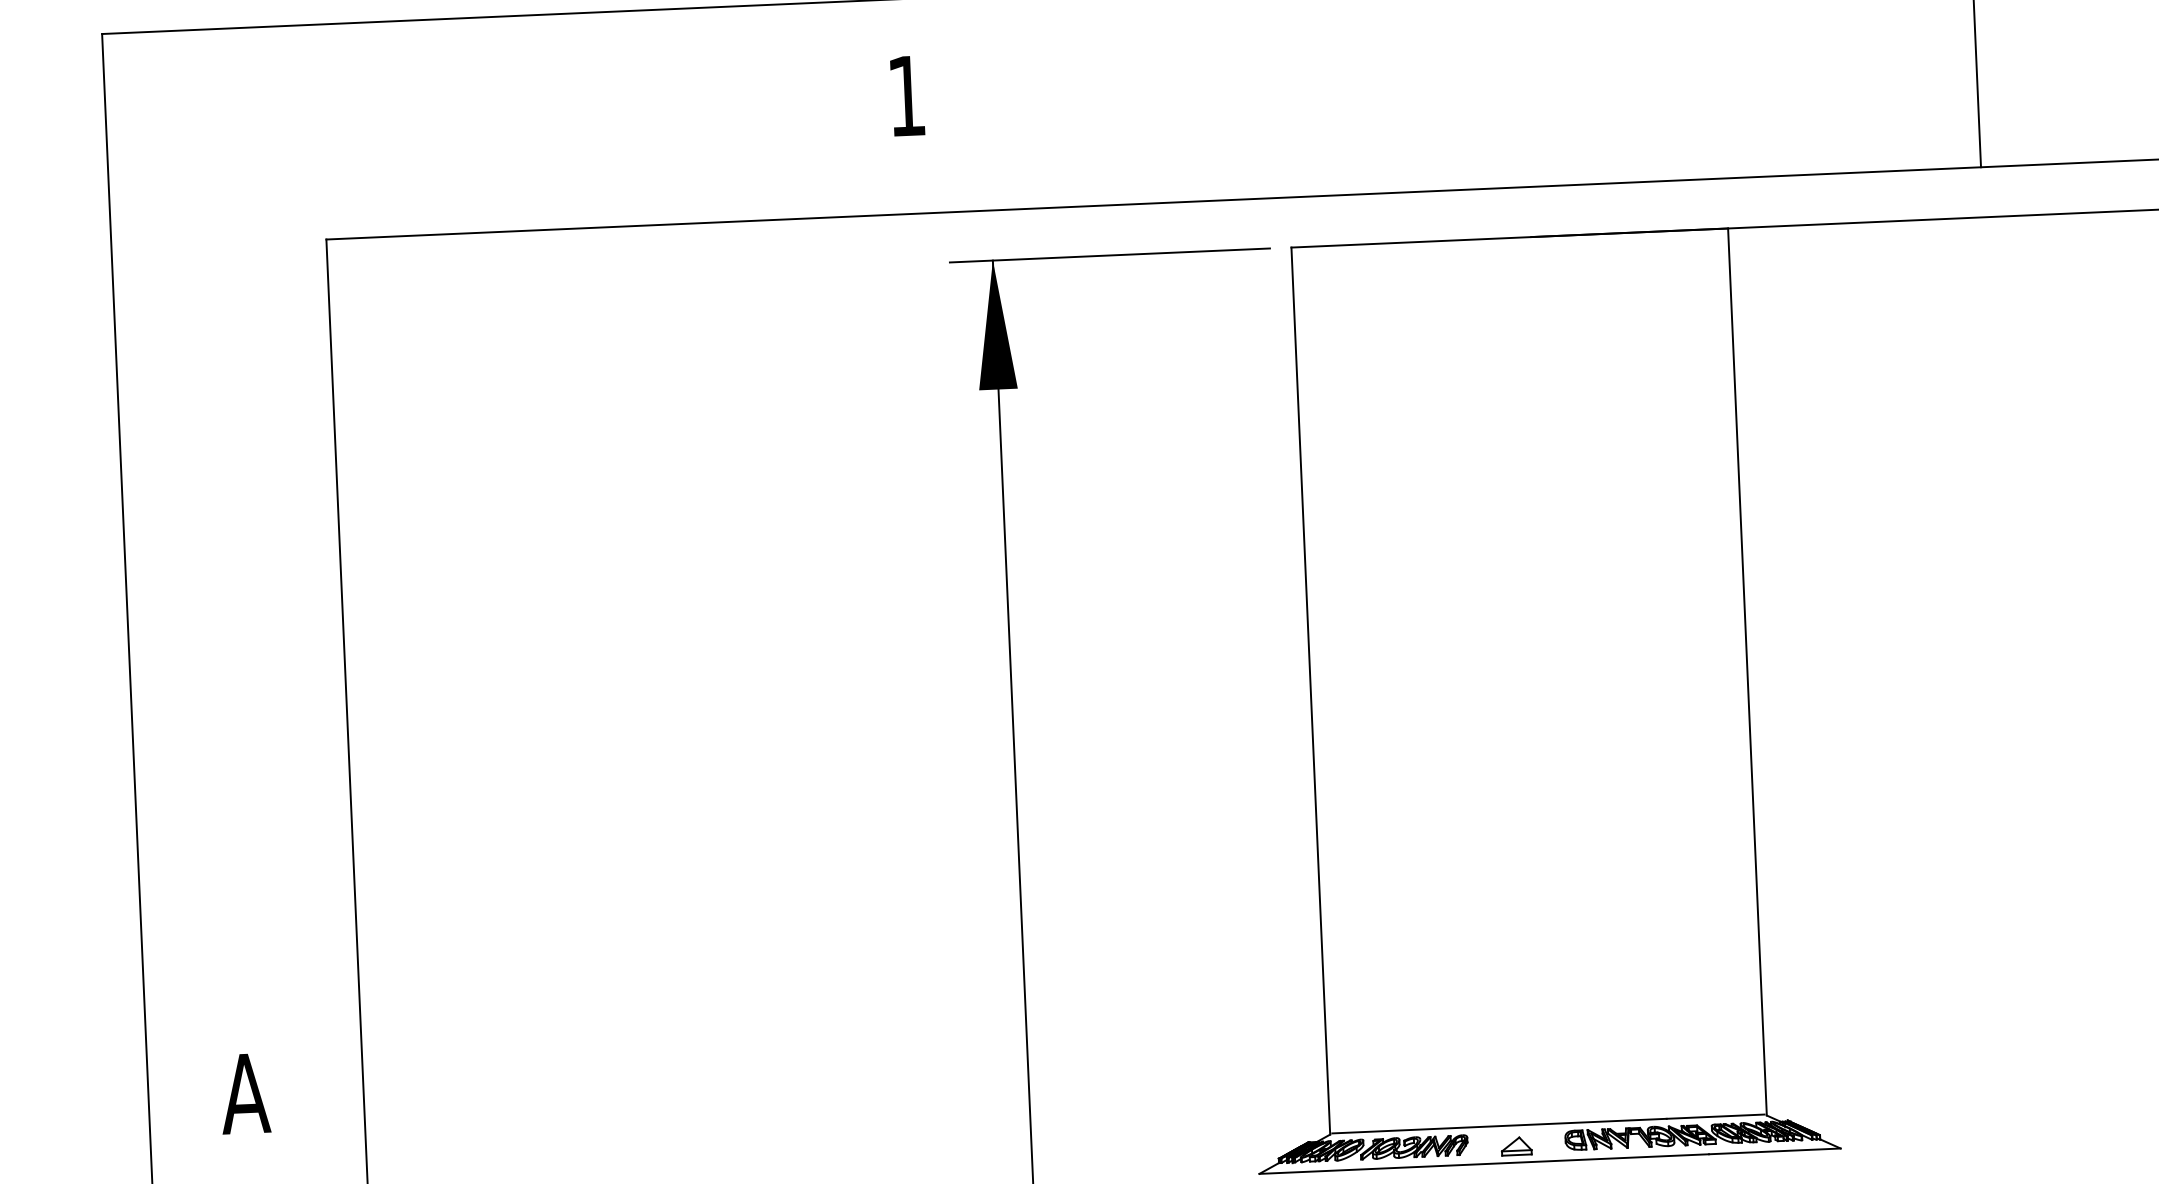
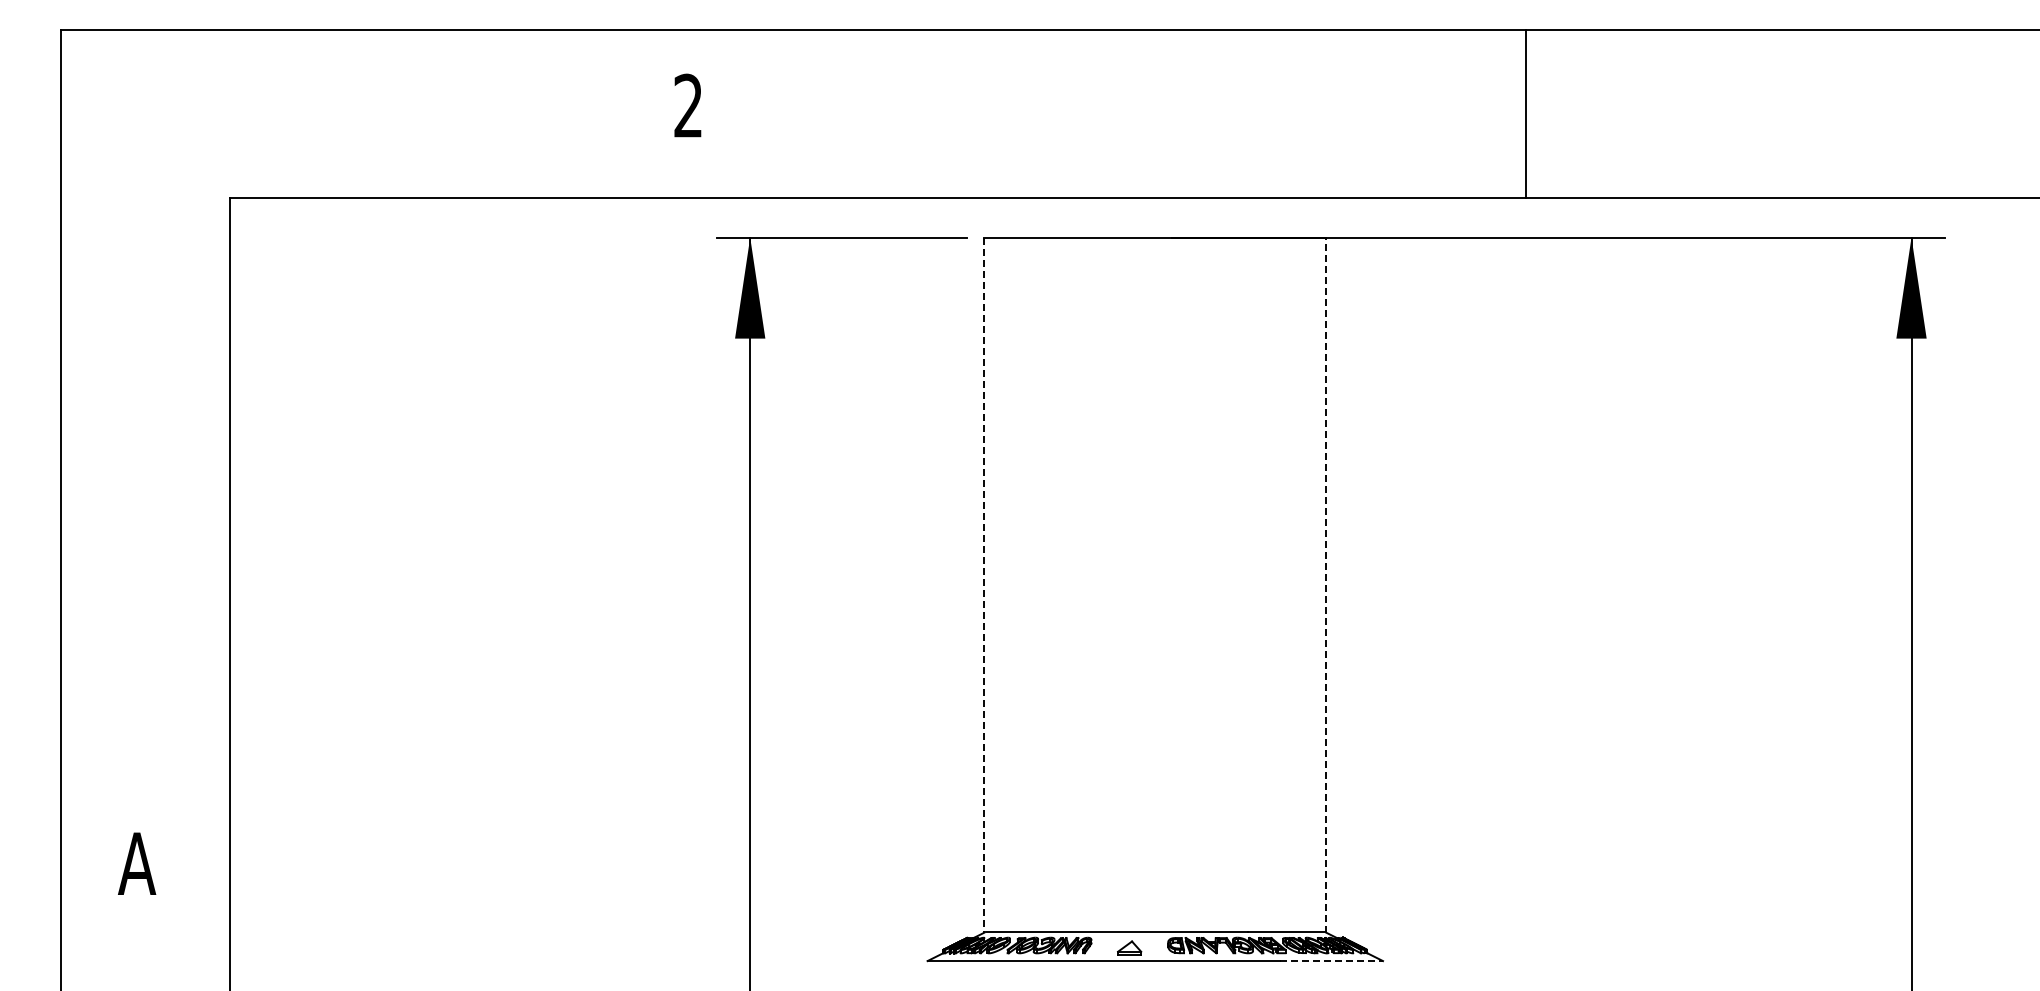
text: (905, 95) -> (687, 105), 1 -> 2
line: (1747, 672) -> (1326, 585), solid -> dashed
line: (1311, 691) -> (984, 585), solid -> dashed
line: (1774, 1151) -> (1331, 961), solid -> dashed

